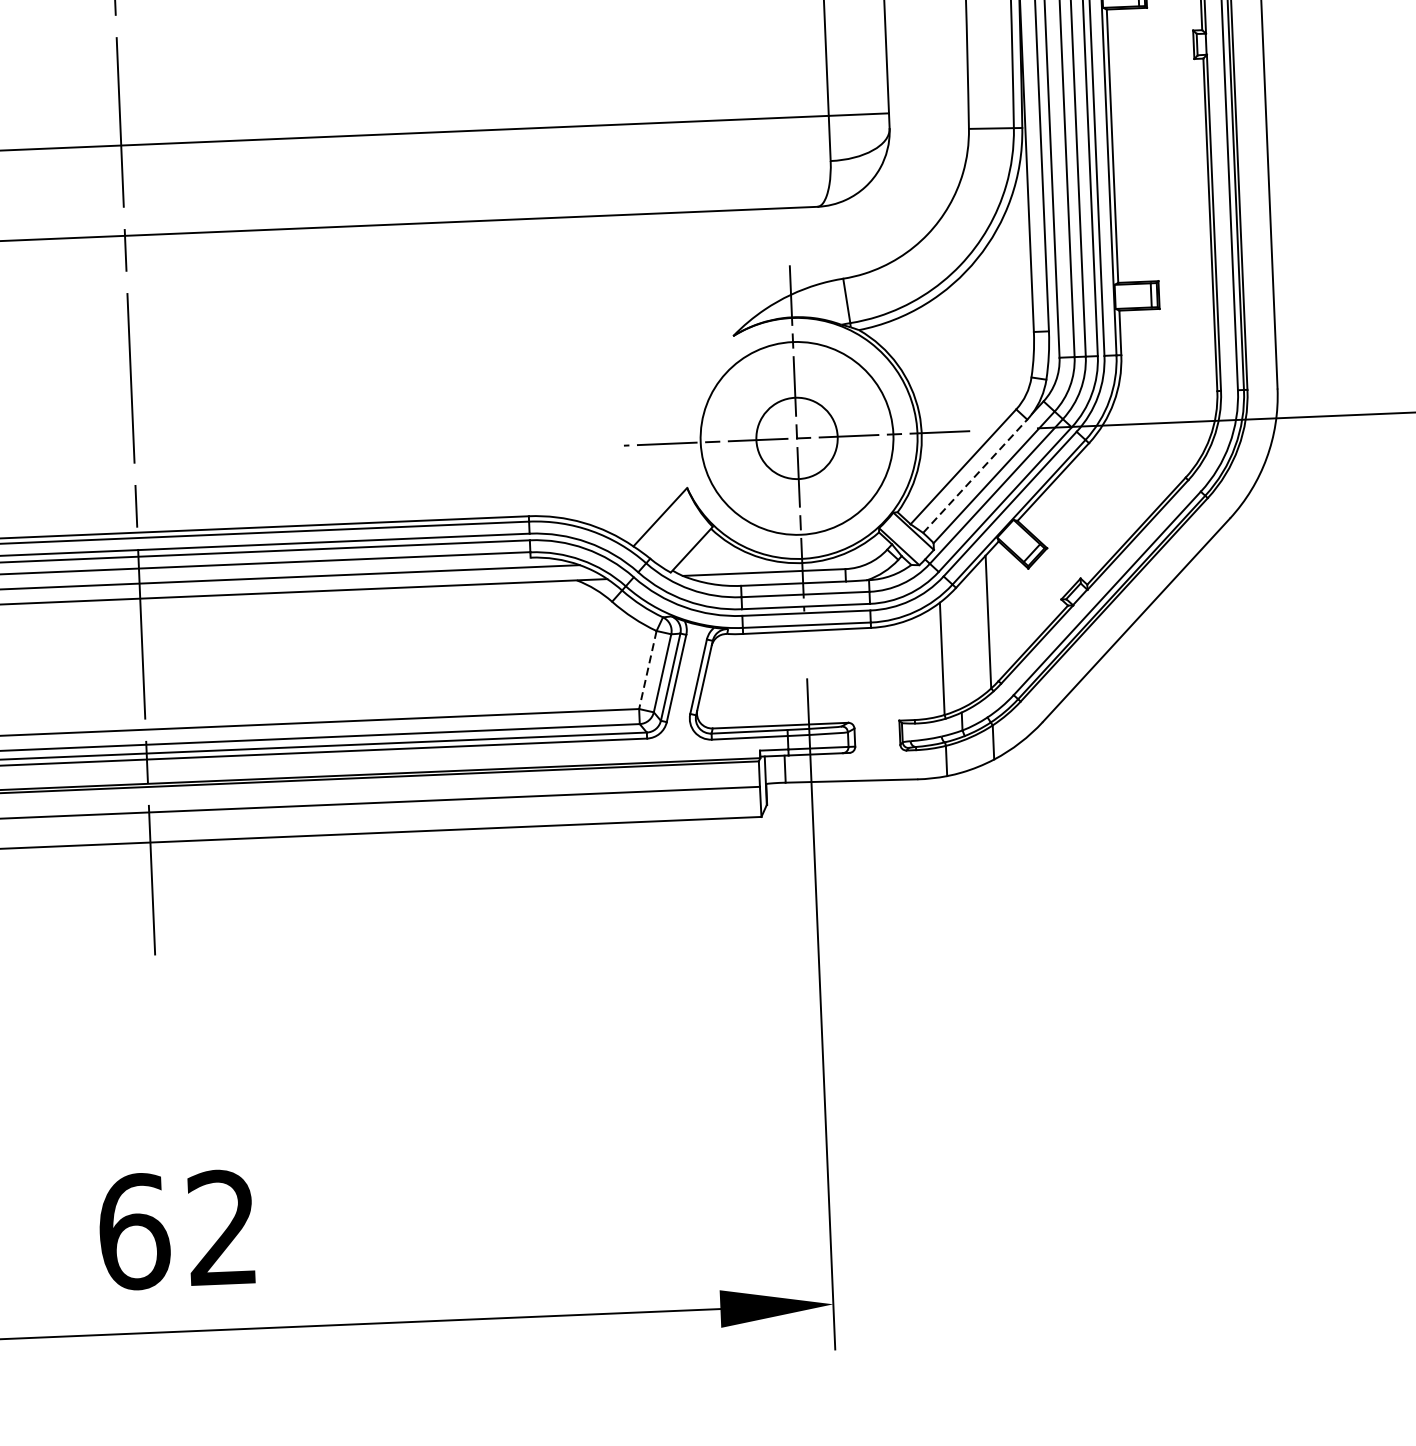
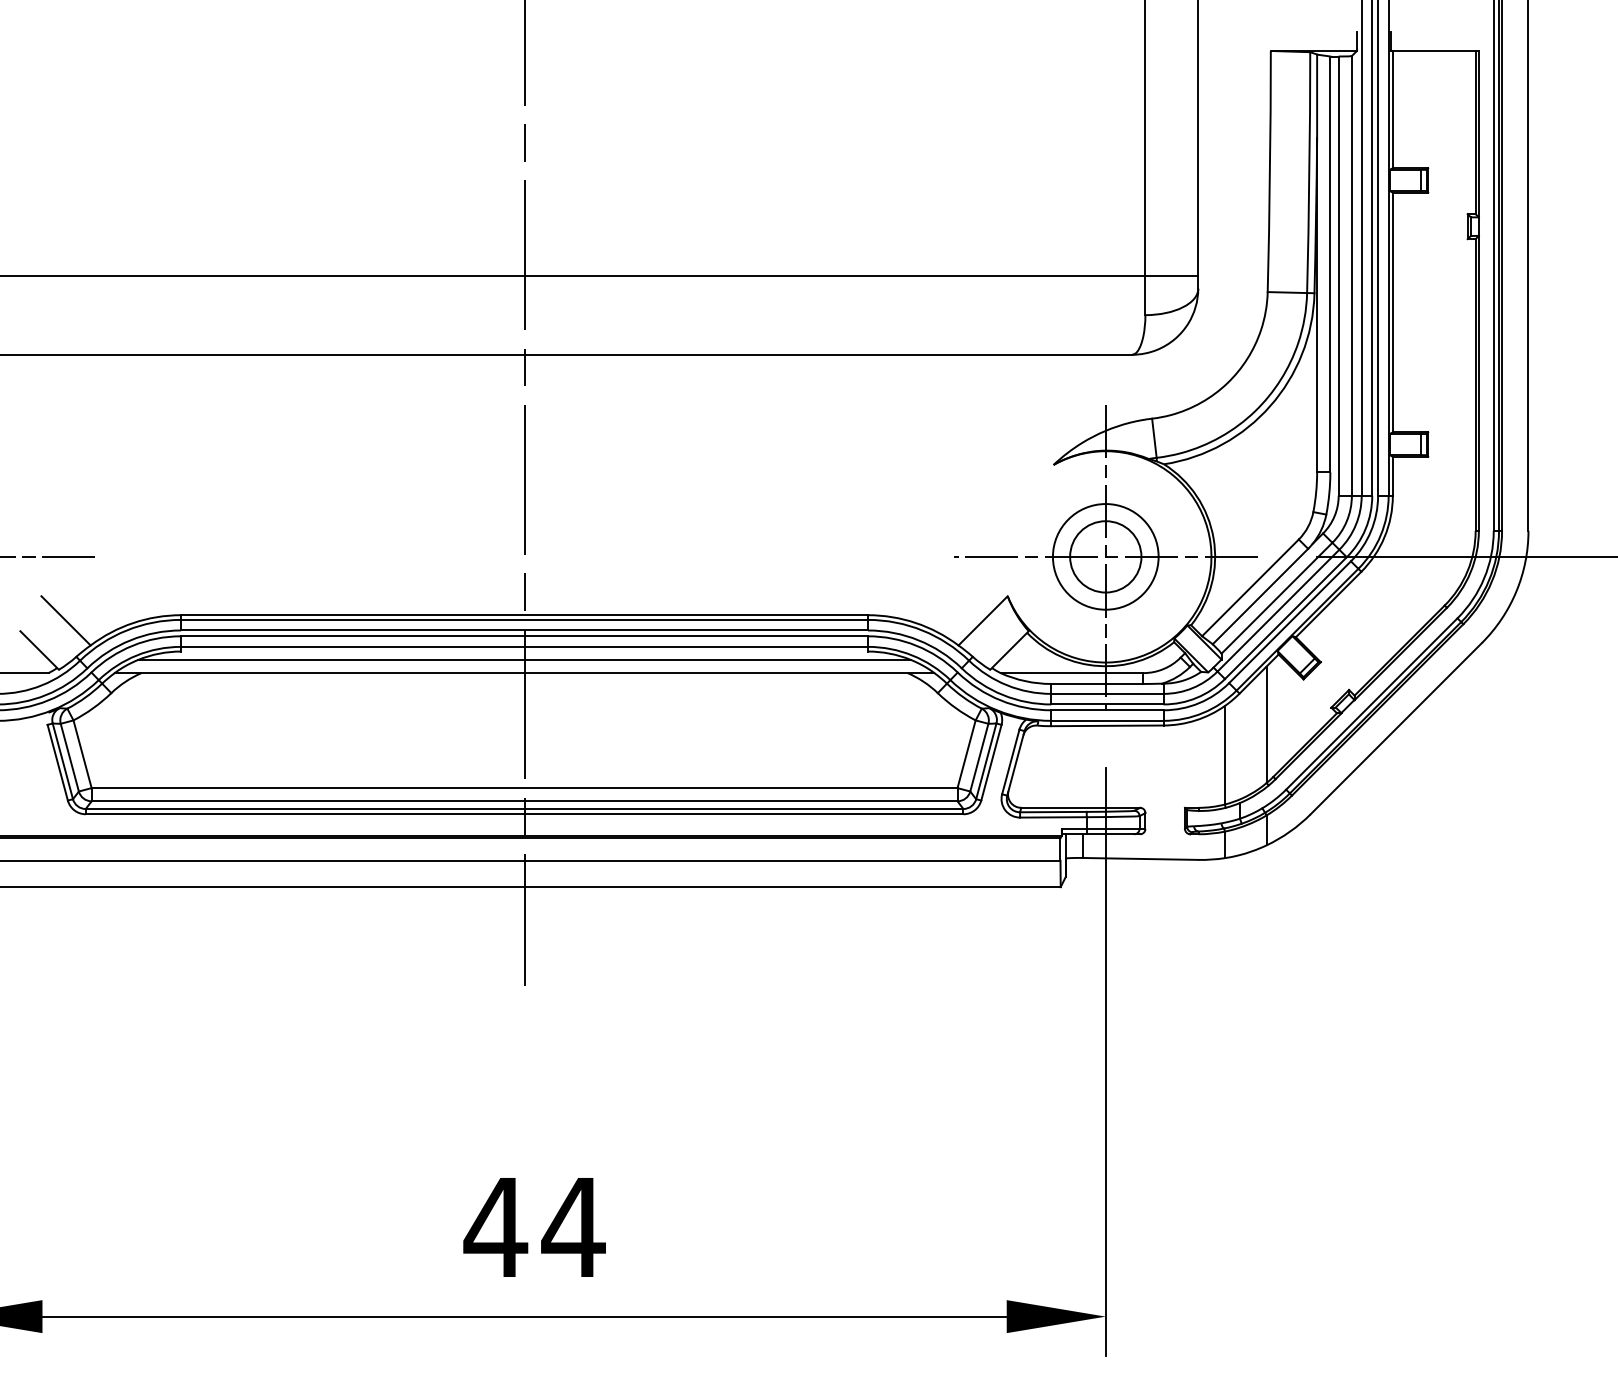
circle: (796, 438) -> (1105, 556), size x0.62
line: (975, 476) -> (1260, 596), dashed -> solid
line: (647, 670) -> (966, 754), dashed -> solid
text: (177, 1230) -> (534, 1227), 62 -> 44

